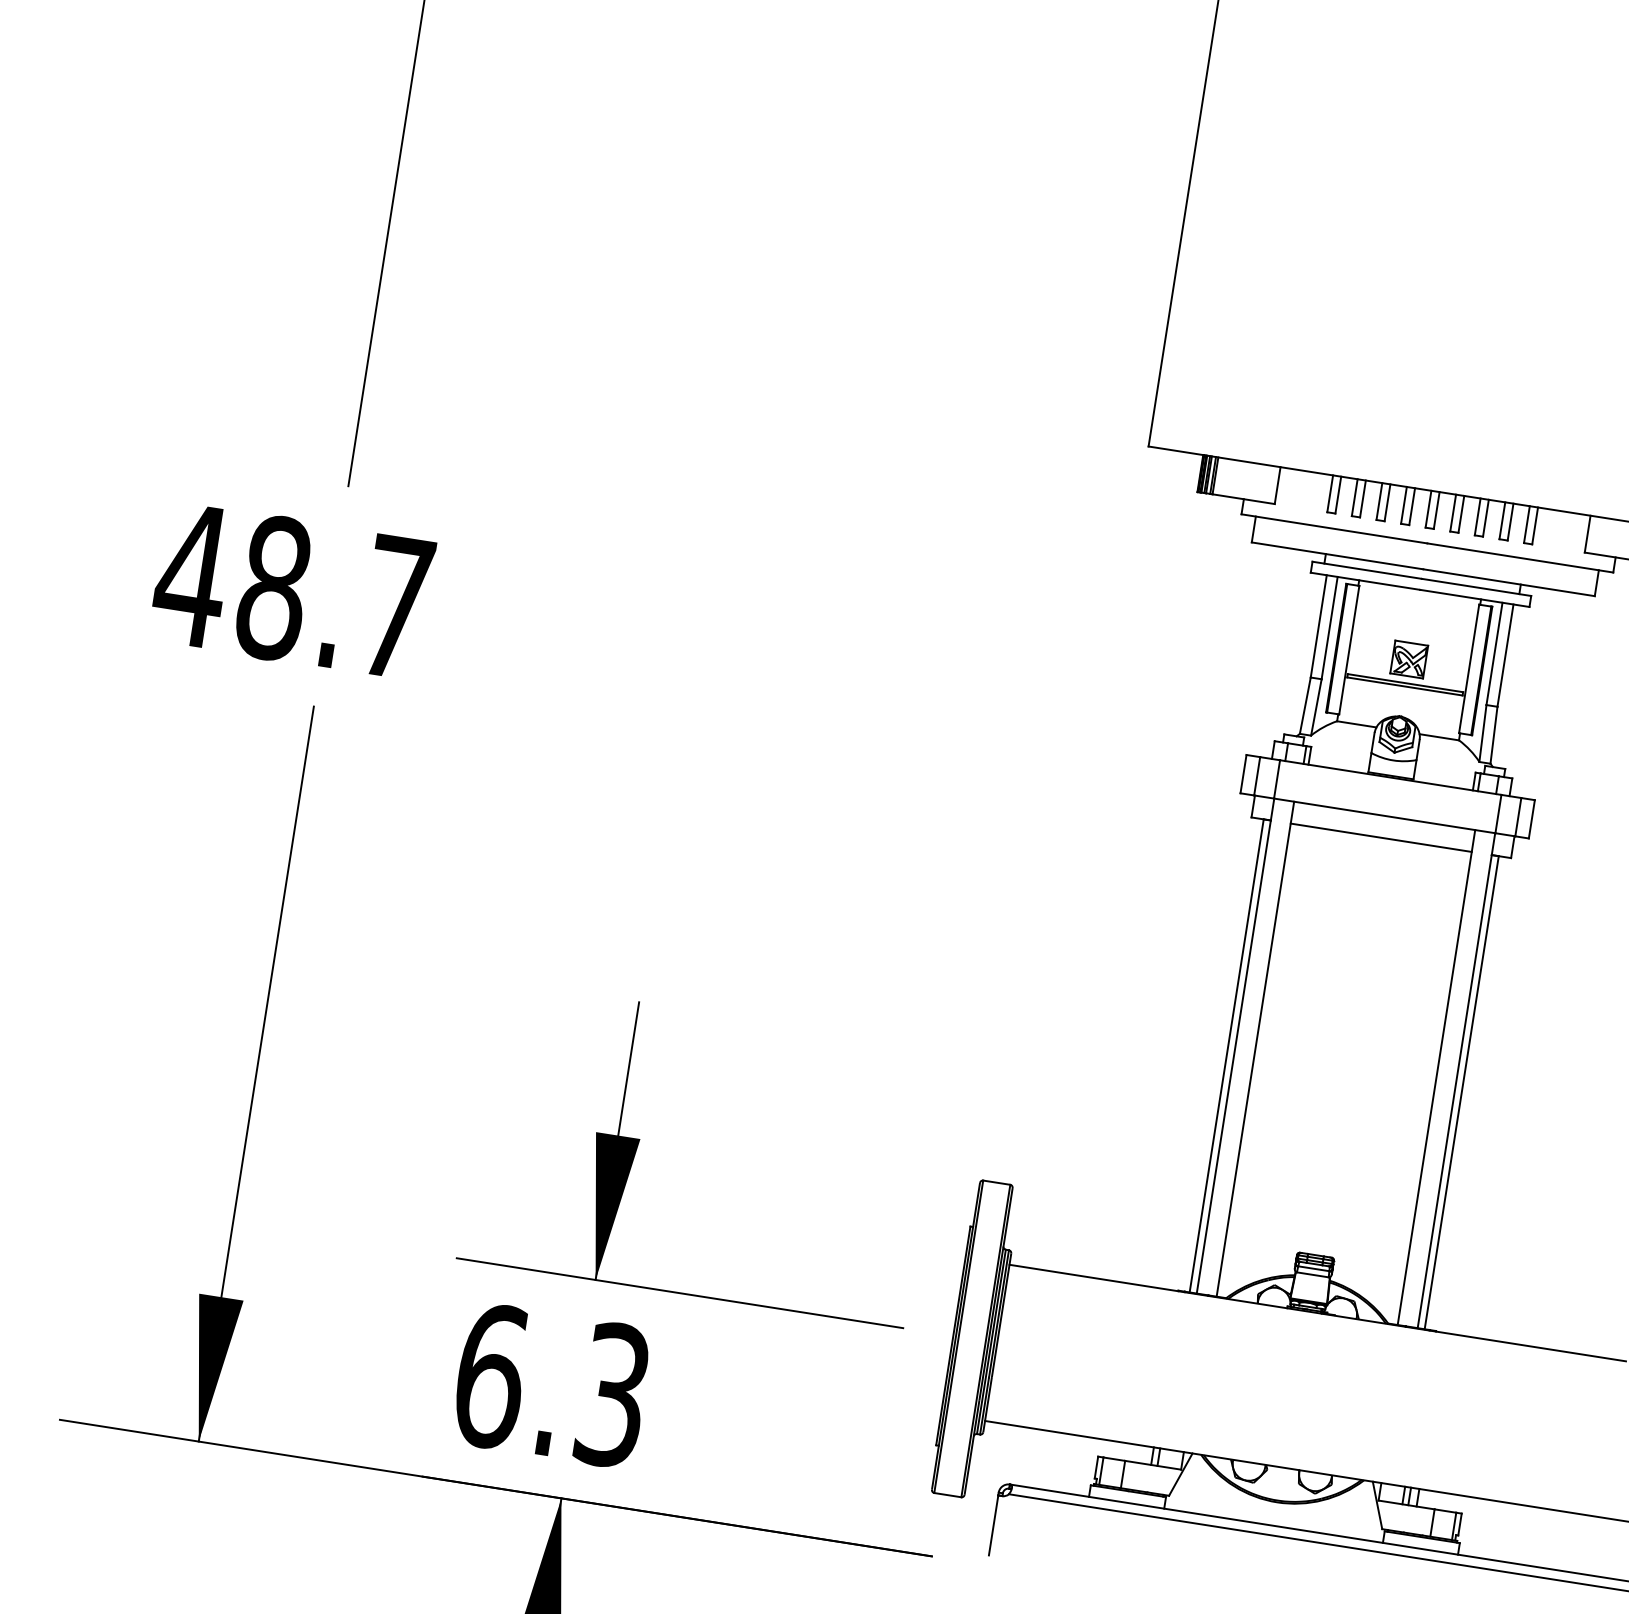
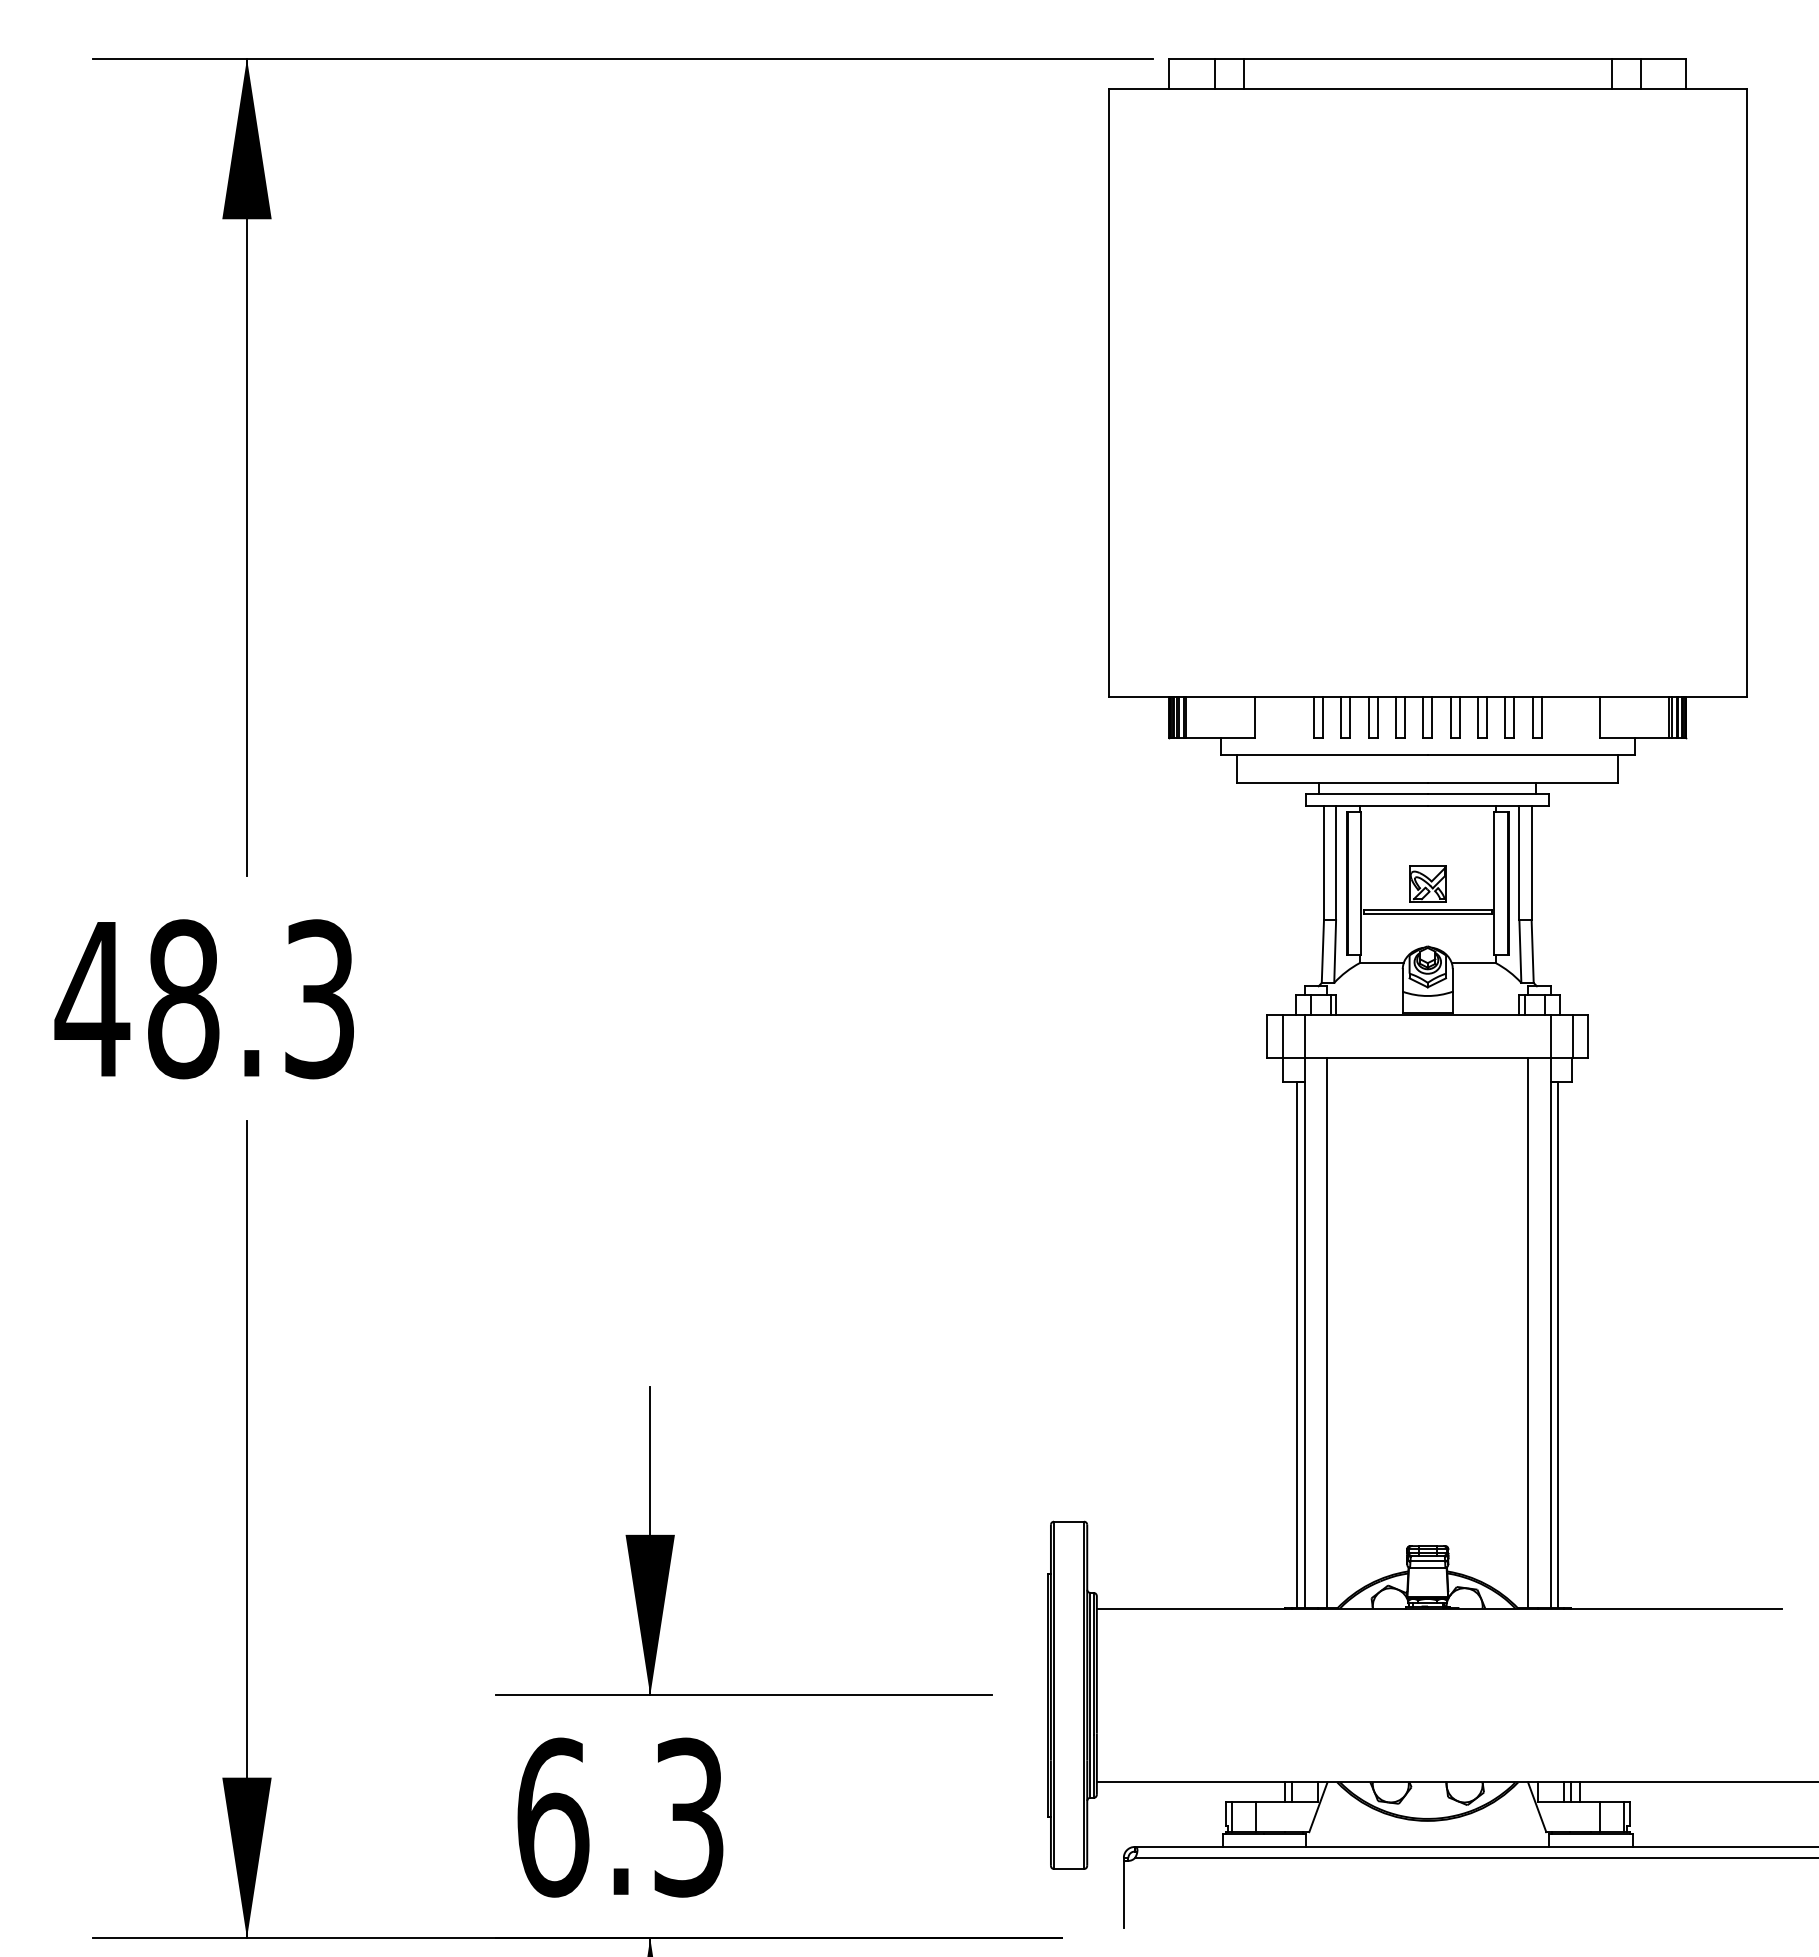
text: (396, 607) -> (319, 999), 48.7 -> 48.3
line: (1381, 837) -> (1427, 1081), removed

